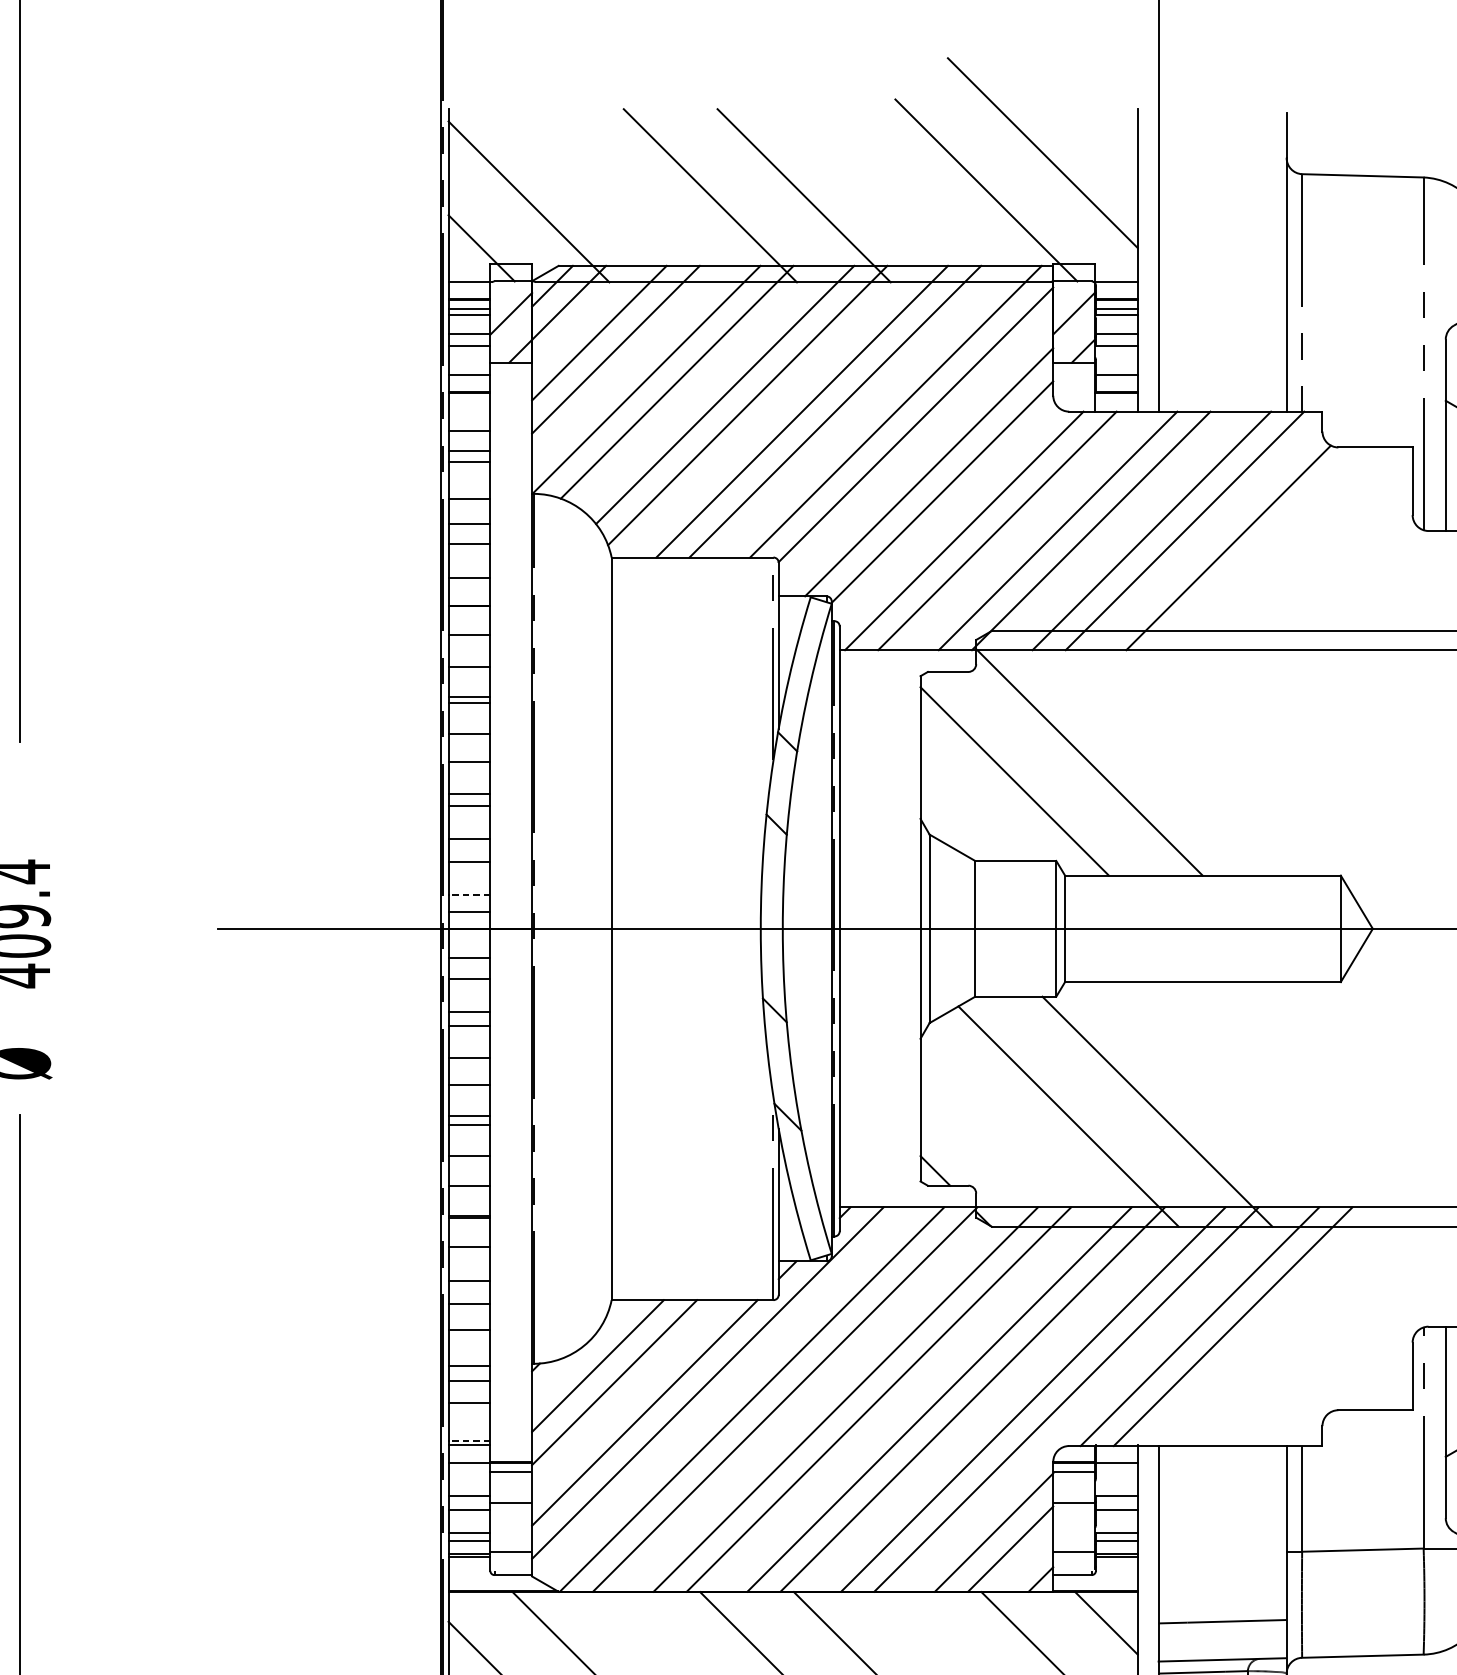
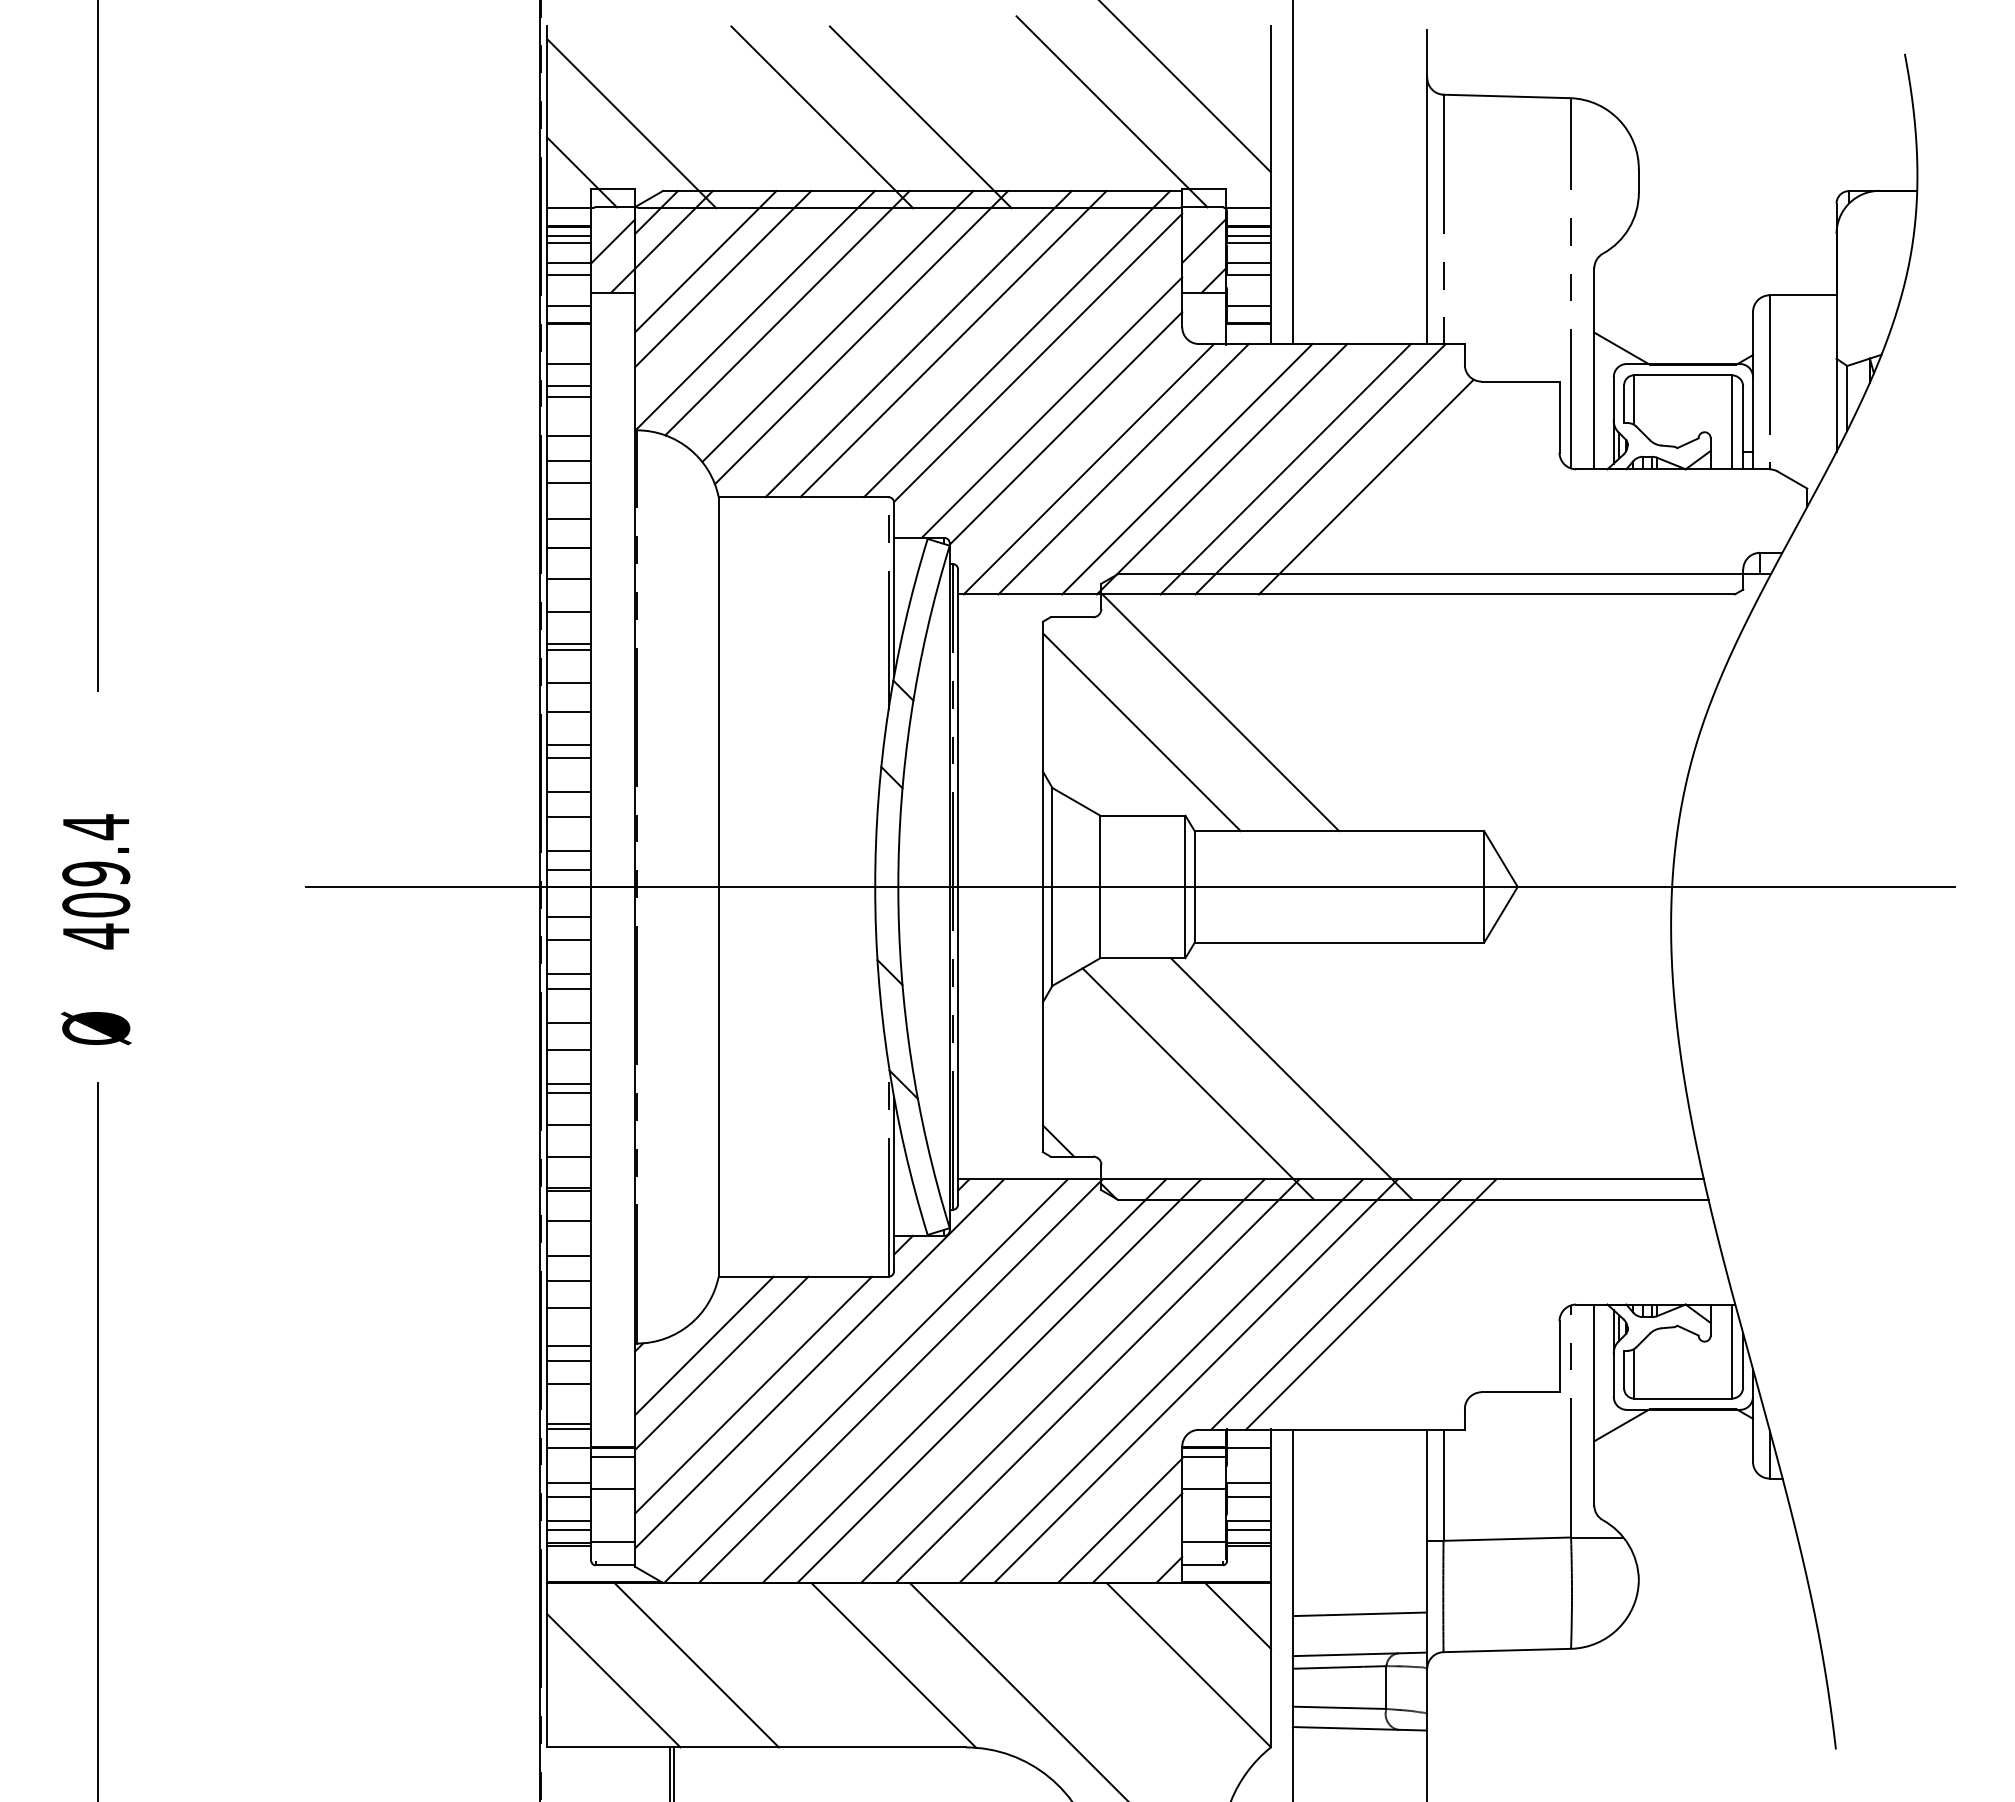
line: (469, 894) -> (569, 850), dashed -> solid
line: (469, 1440) -> (569, 1424), dashed -> solid

